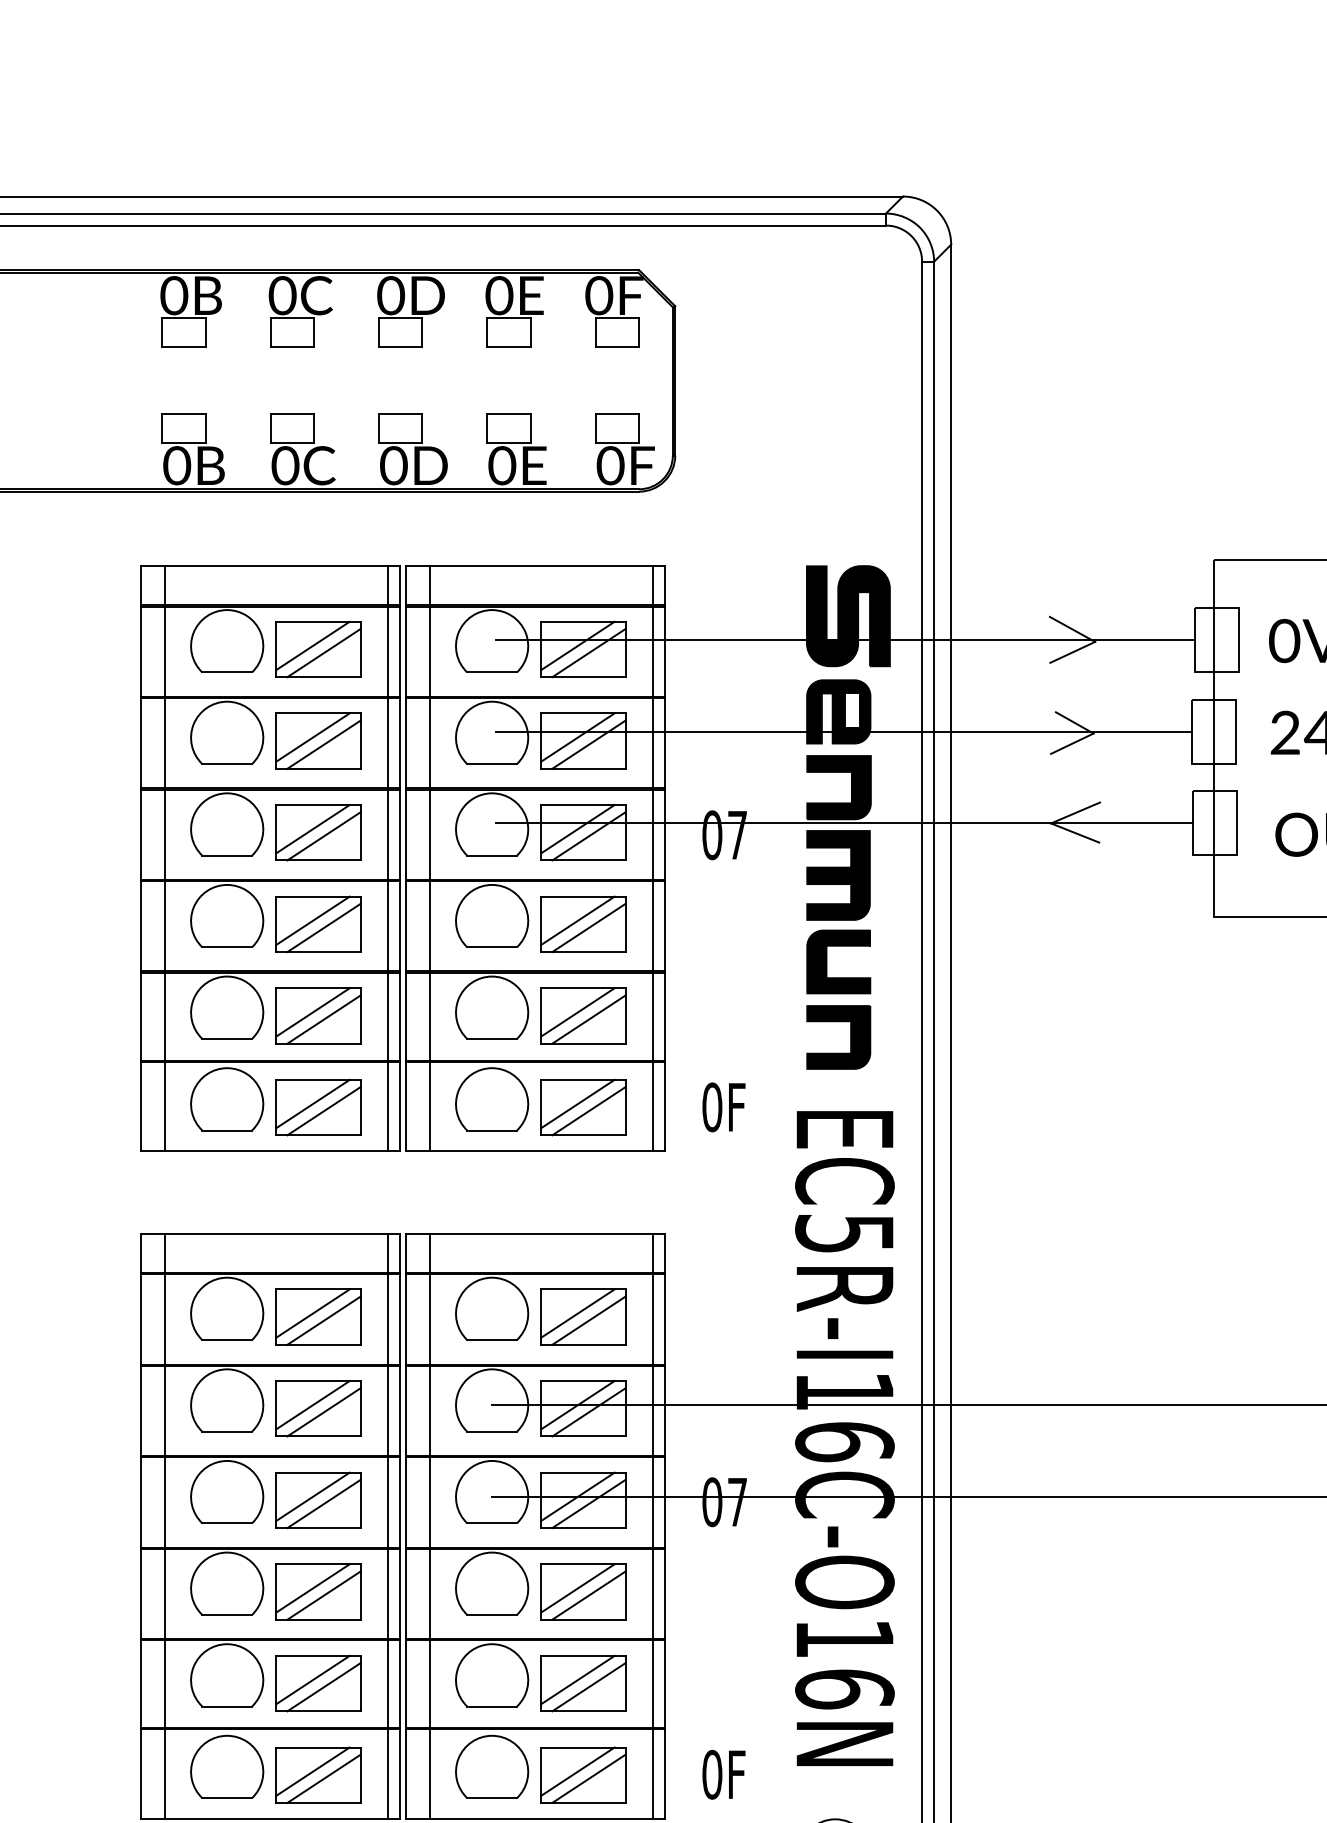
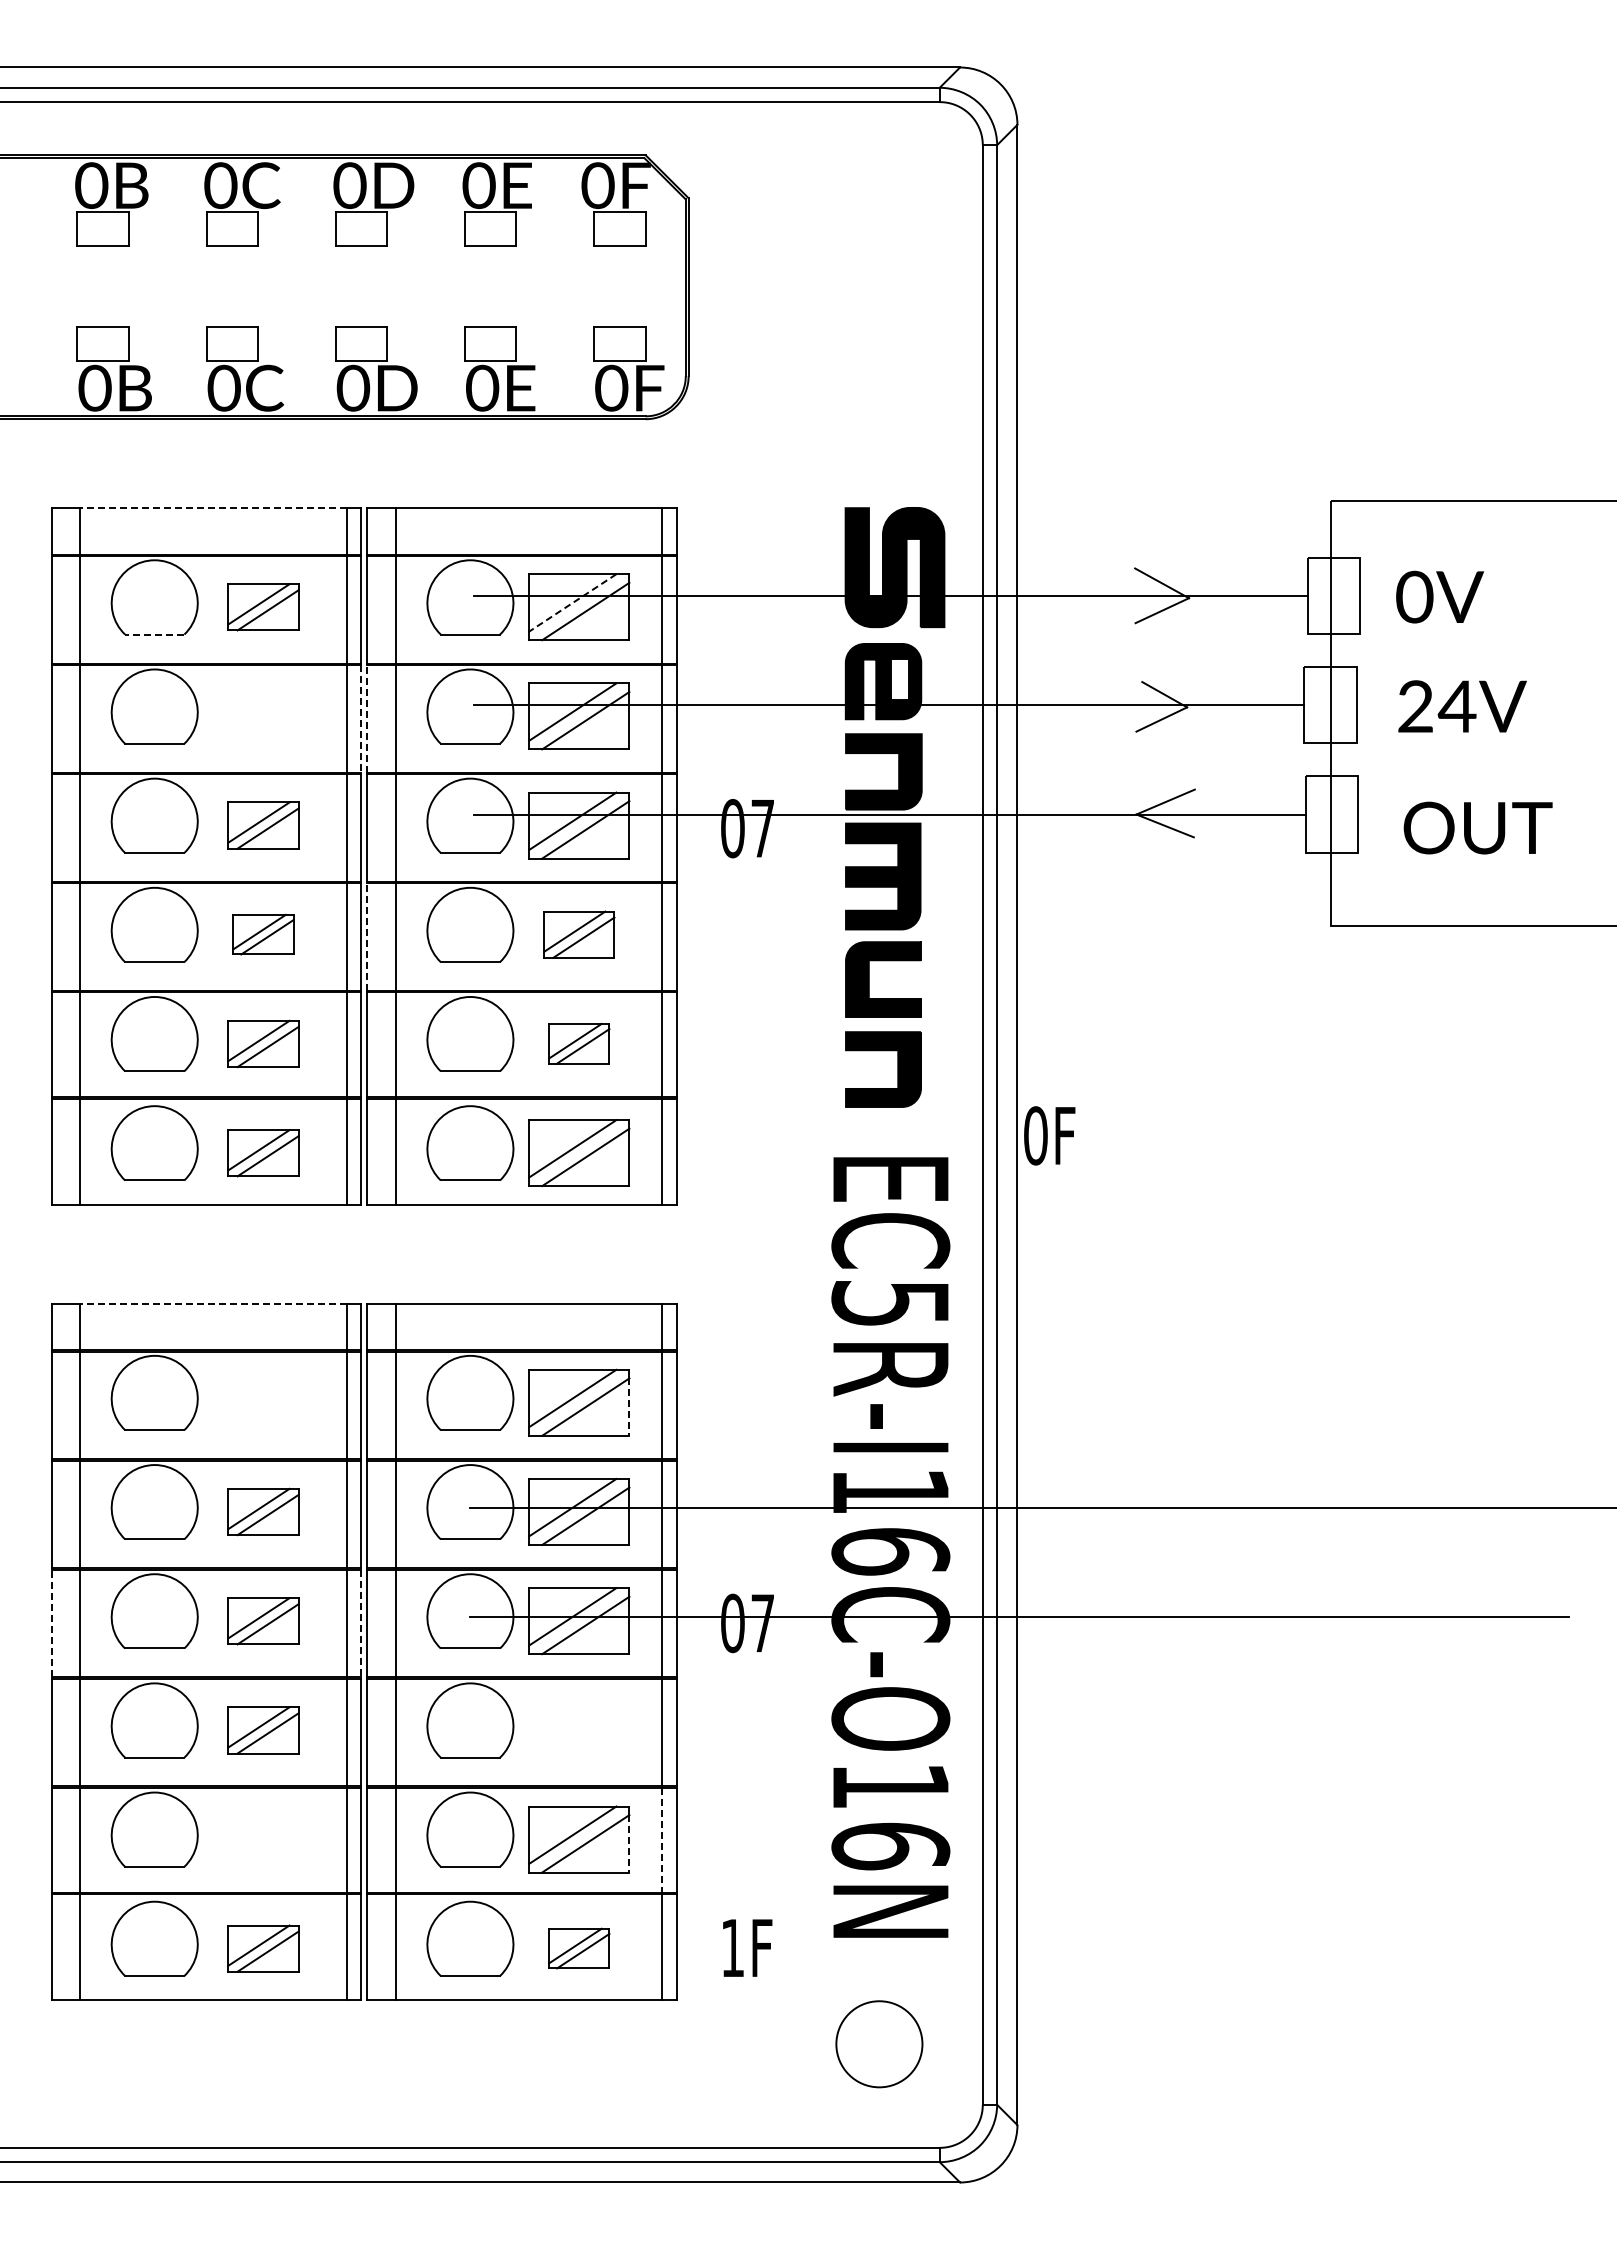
line: (275, 566) -> (212, 508), solid -> dashed
line: (577, 646) -> (572, 603), solid -> dashed
part: (318, 649) -> (263, 607), size x0.7
line: (226, 672) -> (154, 634), solid -> dashed
part: (318, 741) -> (263, 716), removed
line: (400, 743) -> (361, 719), solid -> dashed
line: (405, 743) -> (367, 719), solid -> dashed
part: (318, 832) -> (263, 825), size x0.7
part: (318, 924) -> (263, 934), size x0.6
part: (583, 924) -> (579, 934), size x0.7
line: (405, 926) -> (367, 937), solid -> dashed
part: (318, 1015) -> (263, 1043), size x0.7
part: (583, 1015) -> (579, 1043), size x0.6
part: (318, 1107) -> (263, 1153), size x0.7
text: (723, 1107) -> (1049, 1135), moved
line: (275, 1233) -> (212, 1303), solid -> dashed
part: (318, 1316) -> (263, 1402), removed
line: (625, 1321) -> (629, 1407), solid -> dashed
part: (318, 1408) -> (263, 1511), size x0.7
part: (318, 1500) -> (263, 1621), size x0.7
line: (140, 1502) -> (51, 1623), solid -> dashed
line: (400, 1502) -> (361, 1623), solid -> dashed
part: (318, 1592) -> (263, 1730), size x0.7
part: (583, 1592) -> (579, 1730), removed
part: (318, 1683) -> (263, 1839), removed
line: (653, 1684) -> (662, 1840), solid -> dashed
line: (625, 1686) -> (629, 1843), solid -> dashed
text: (712, 1774) -> (732, 1947), 0F -> 1F
part: (318, 1775) -> (263, 1948), size x0.7
part: (583, 1775) -> (579, 1948), size x0.6

